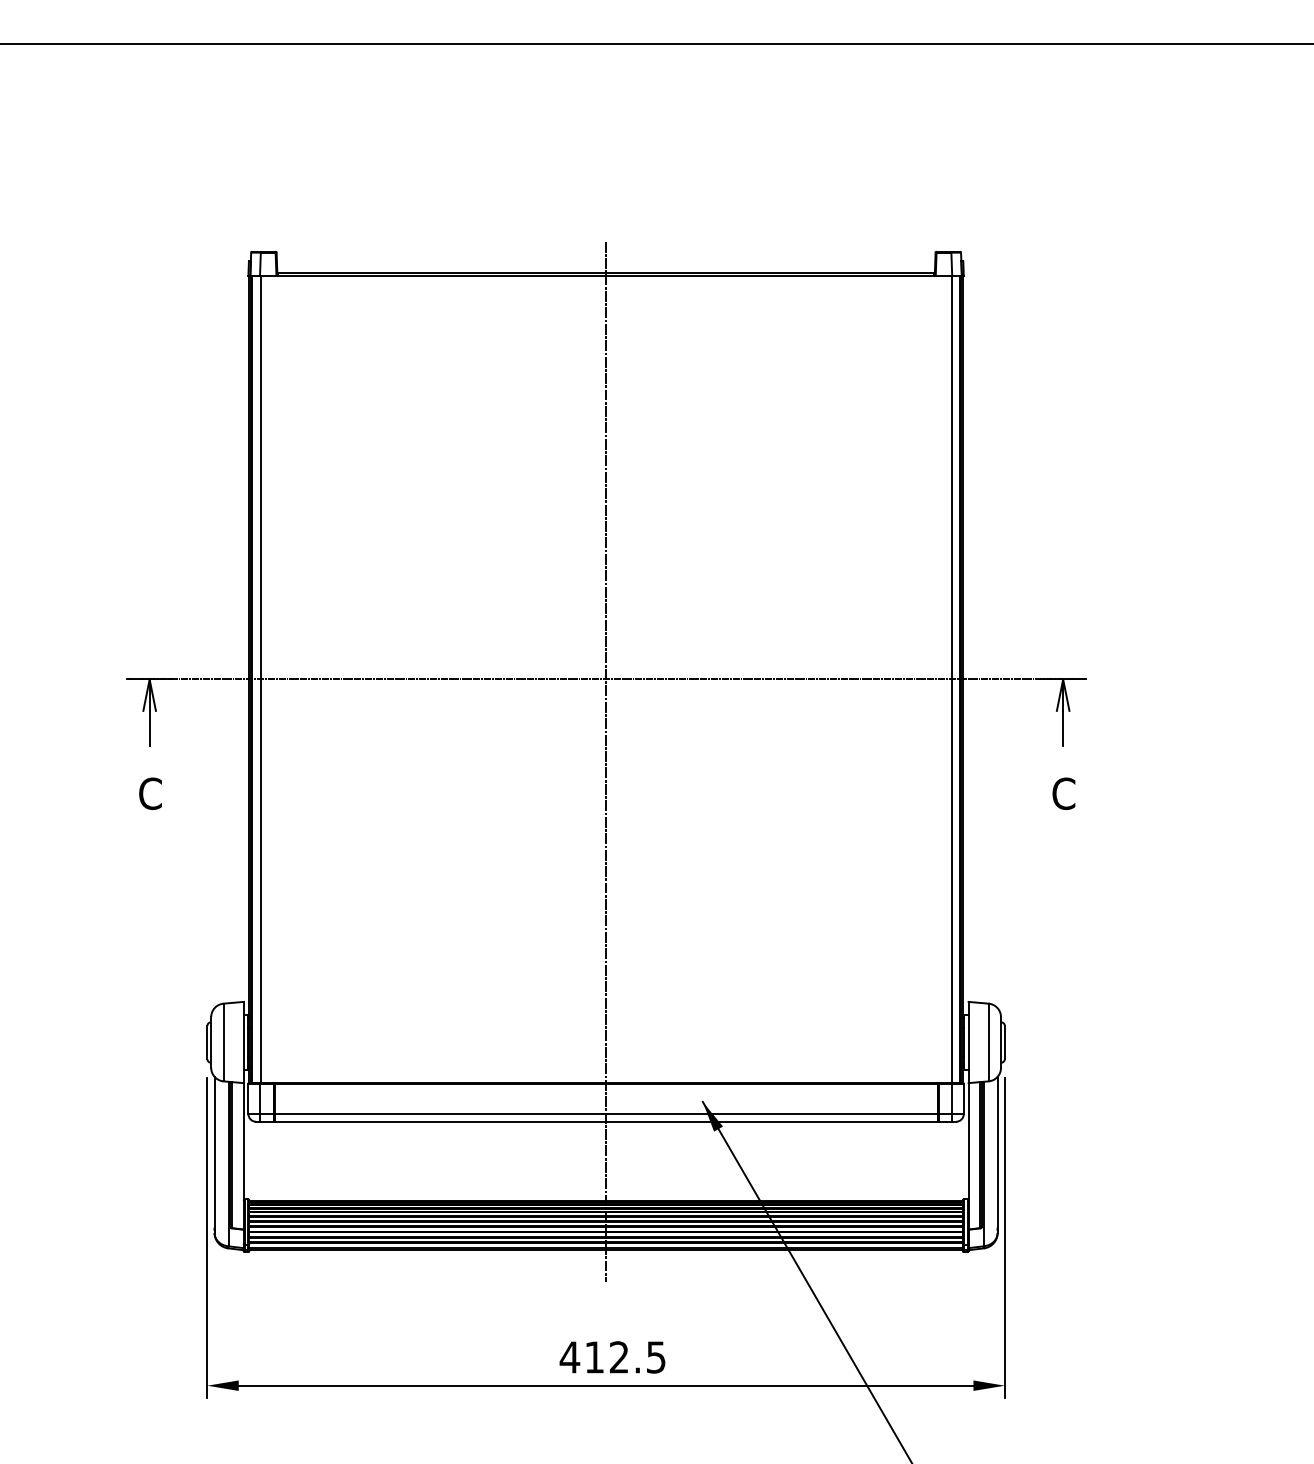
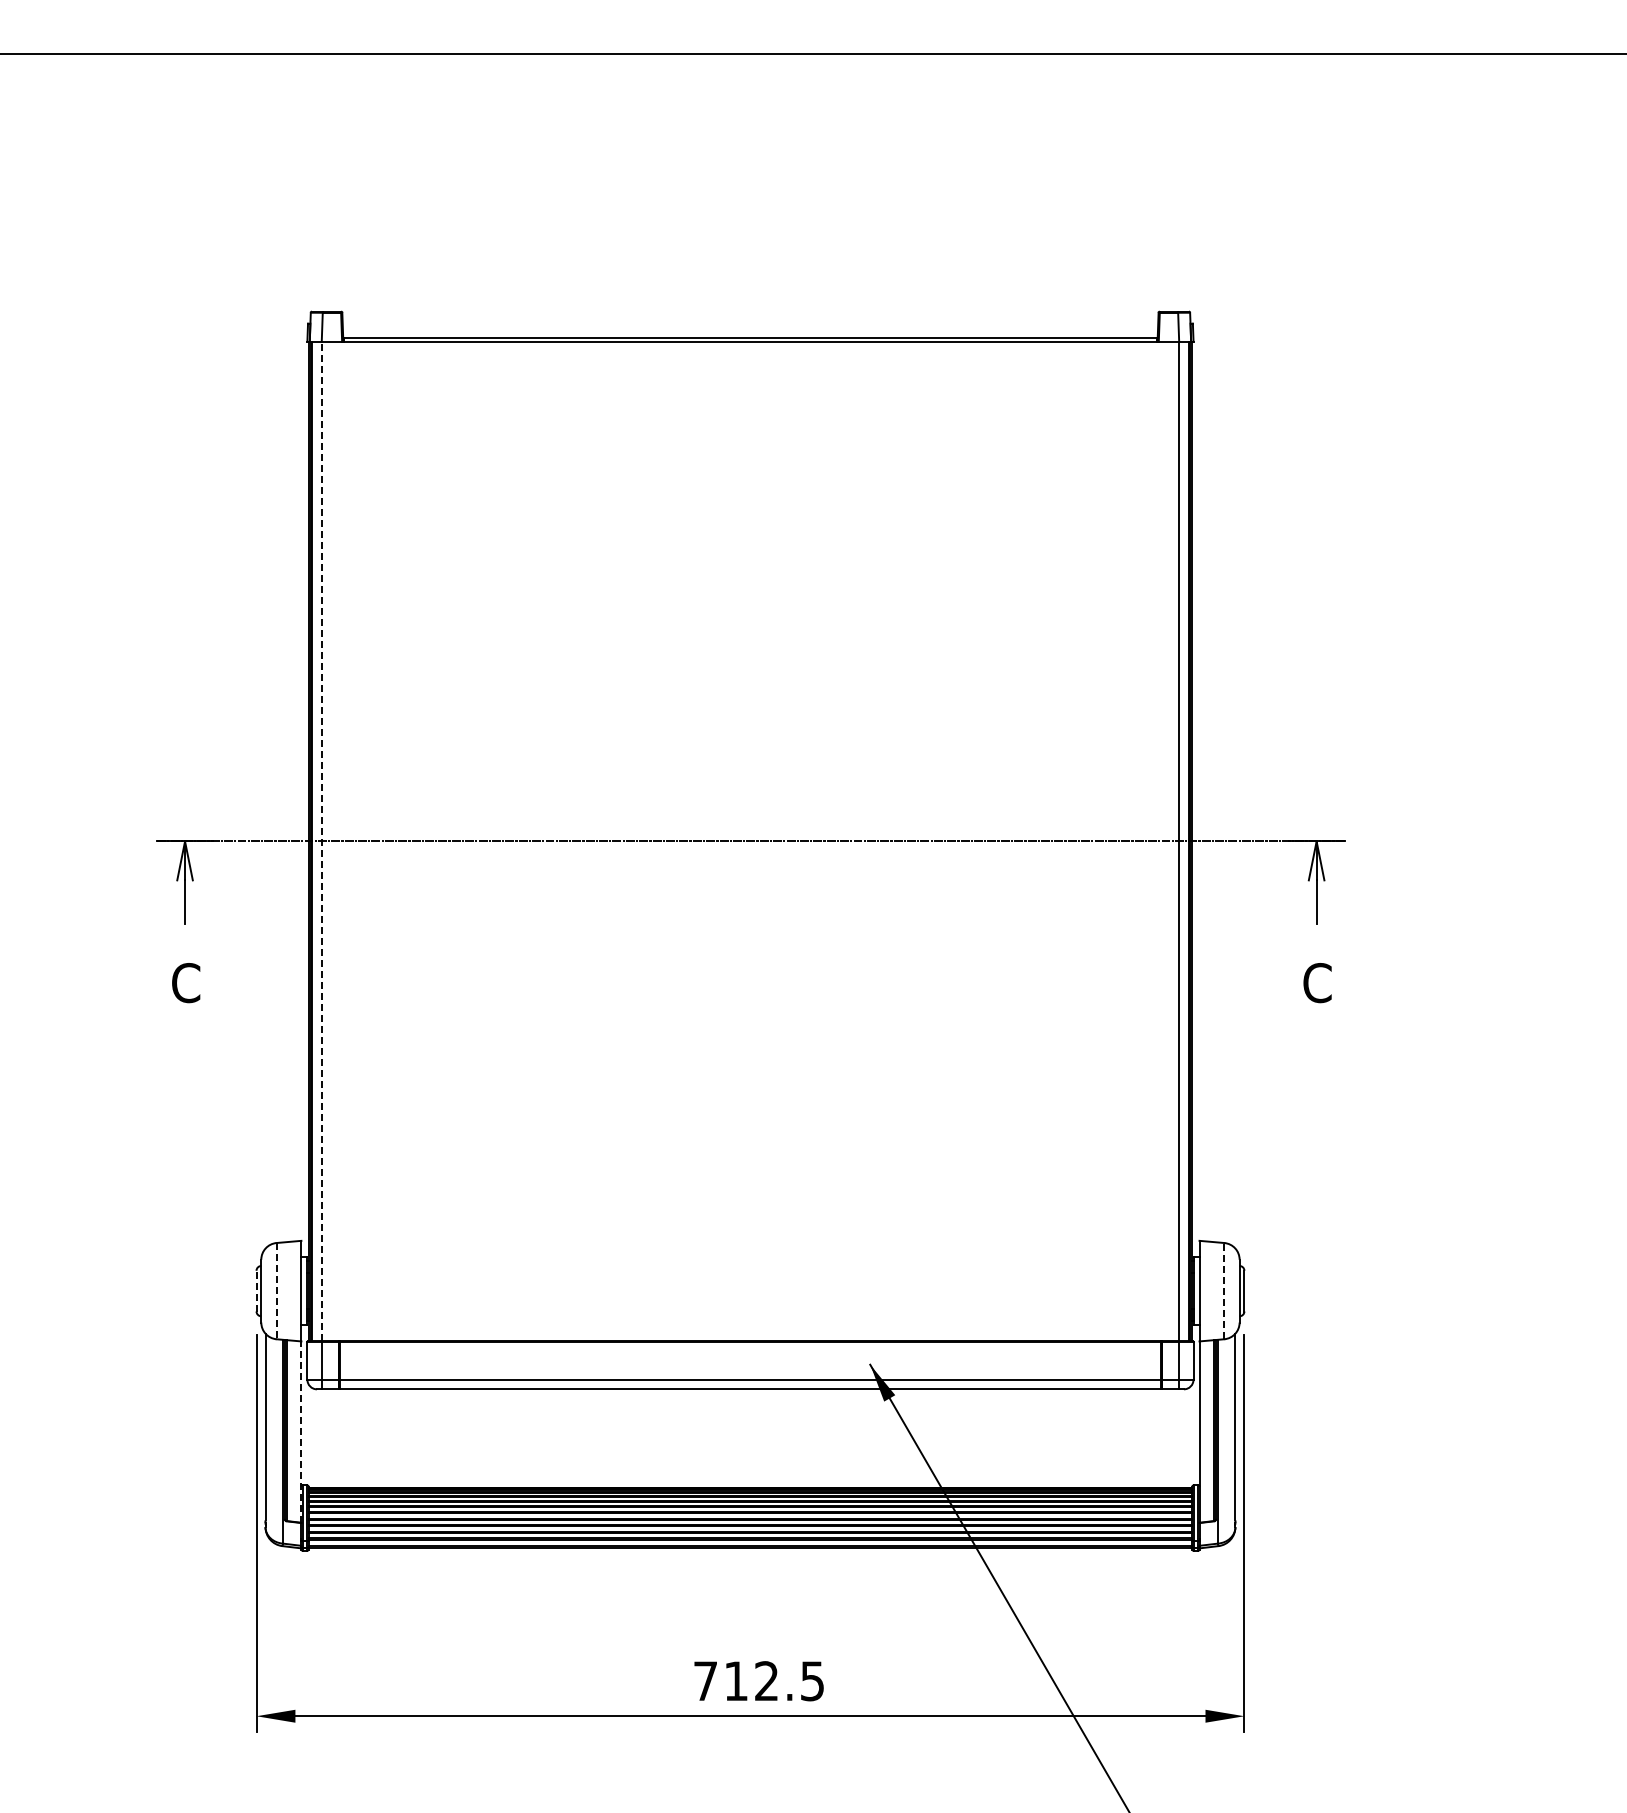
line: (260, 679) -> (322, 841), solid -> dashed
line: (606, 761) -> (750, 943), removed
line: (207, 1042) -> (256, 1290), solid -> dashed
line: (223, 1042) -> (276, 1291), solid -> dashed
line: (988, 1042) -> (1224, 1290), solid -> dashed
line: (243, 1156) -> (301, 1432), solid -> dashed
text: (569, 1356) -> (705, 1680), 412.5 -> 712.5

